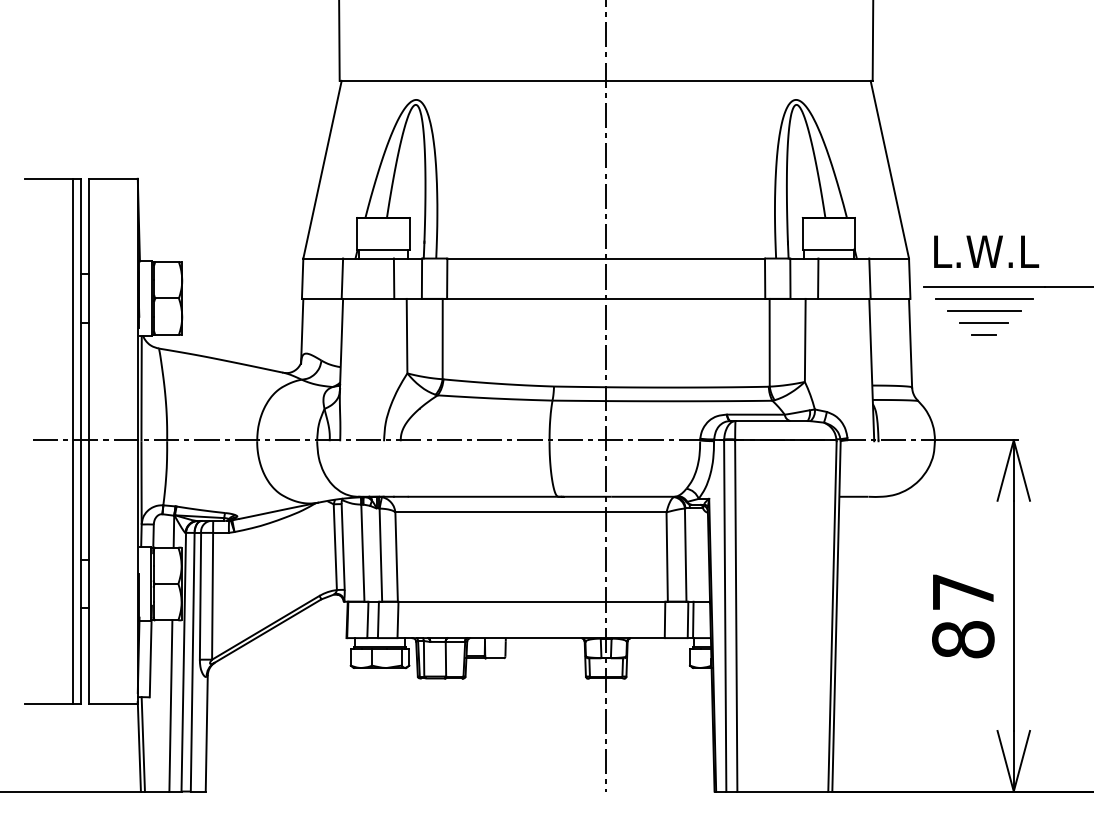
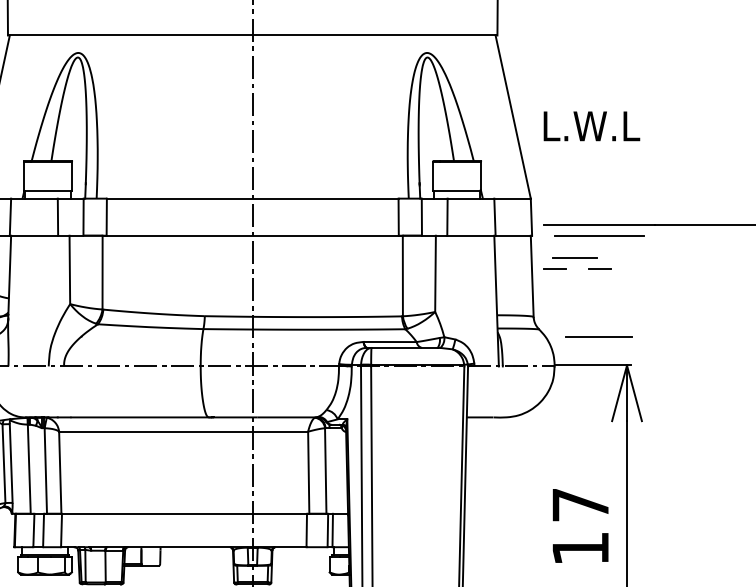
text: (986, 251) -> (591, 126), moved
line: (984, 310) -> (599, 336), moved
line: (983, 322) -> (574, 257), moved
line: (934, 334) -> (554, 268), added
text: (963, 639) -> (580, 548), 87 -> 17

